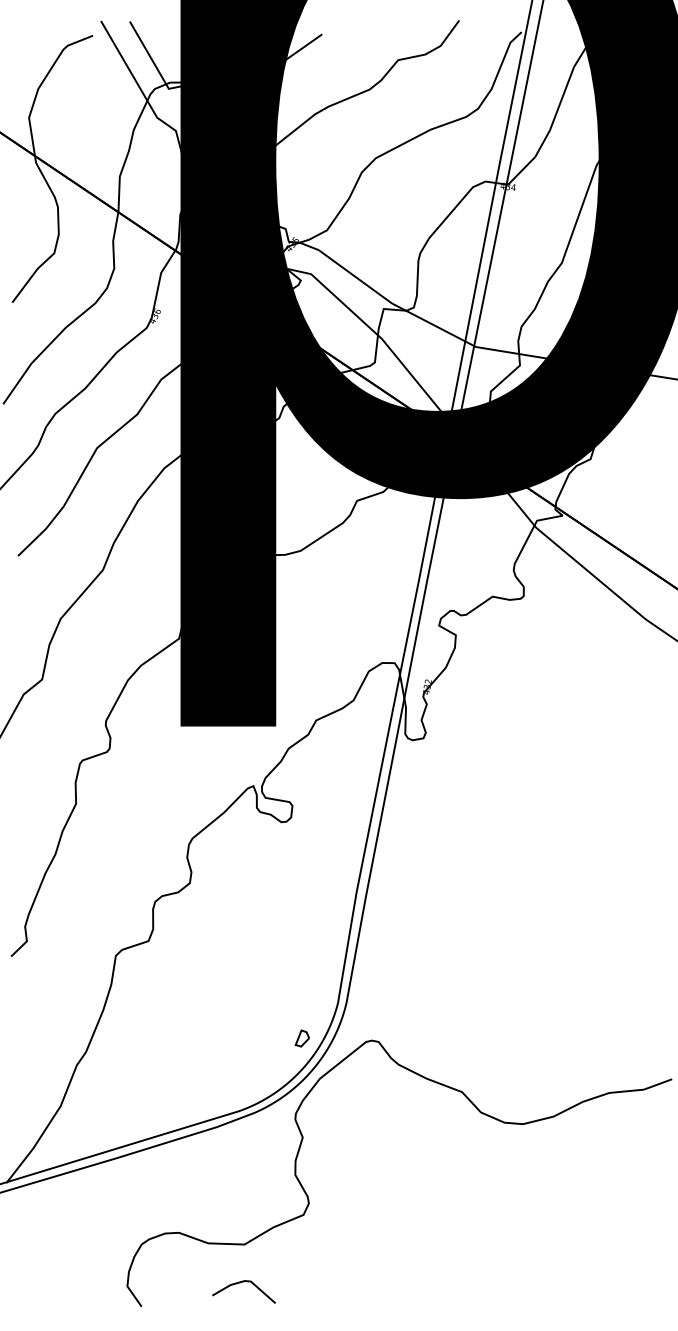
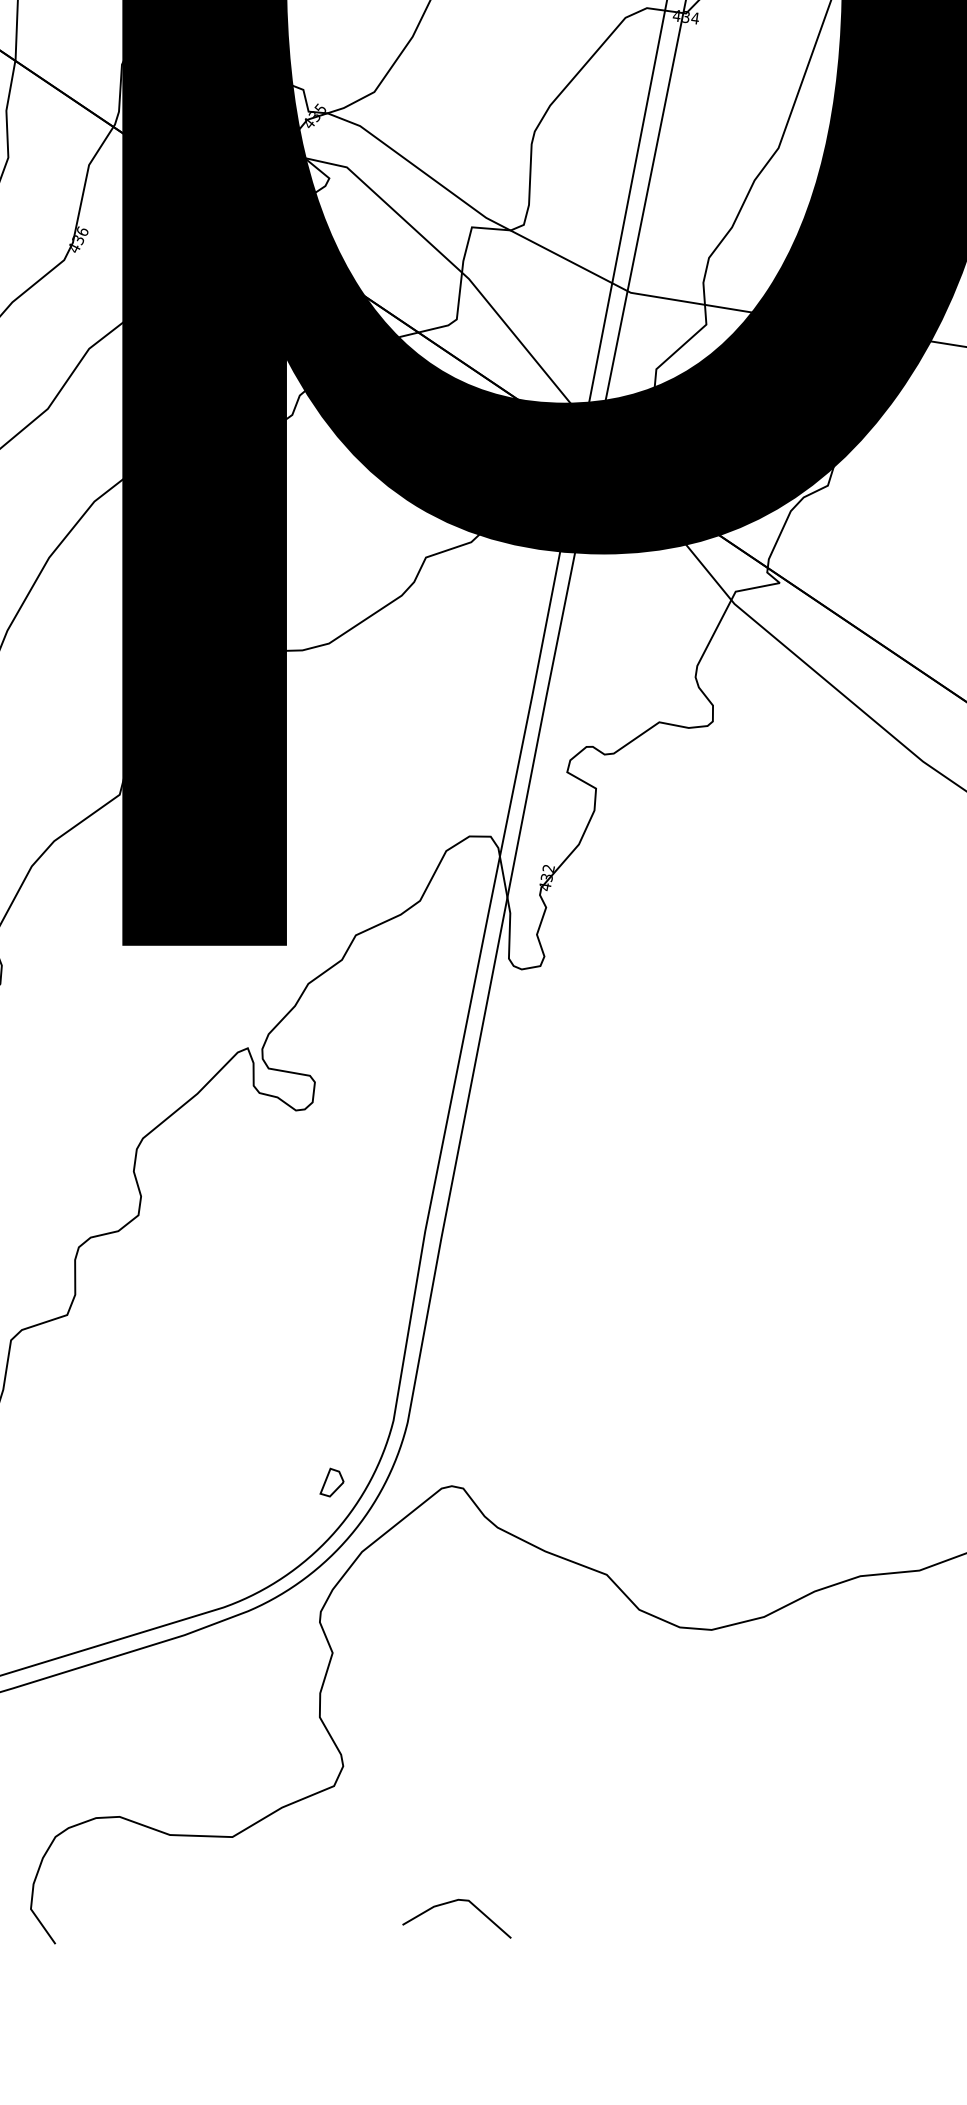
line: (240, 1283) -> (450, 1904), moved

